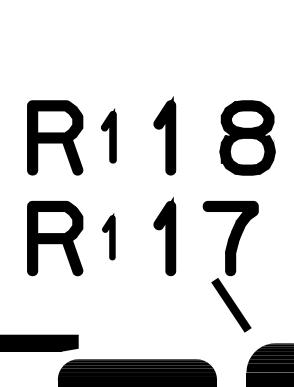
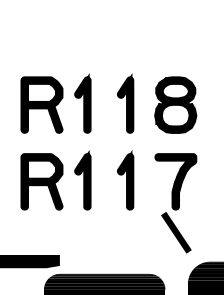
part: (108, 135) -> (82, 103), size x1.43
part: (247, 137) -> (175, 104), moved
part: (108, 236) -> (82, 180), size x1.67

